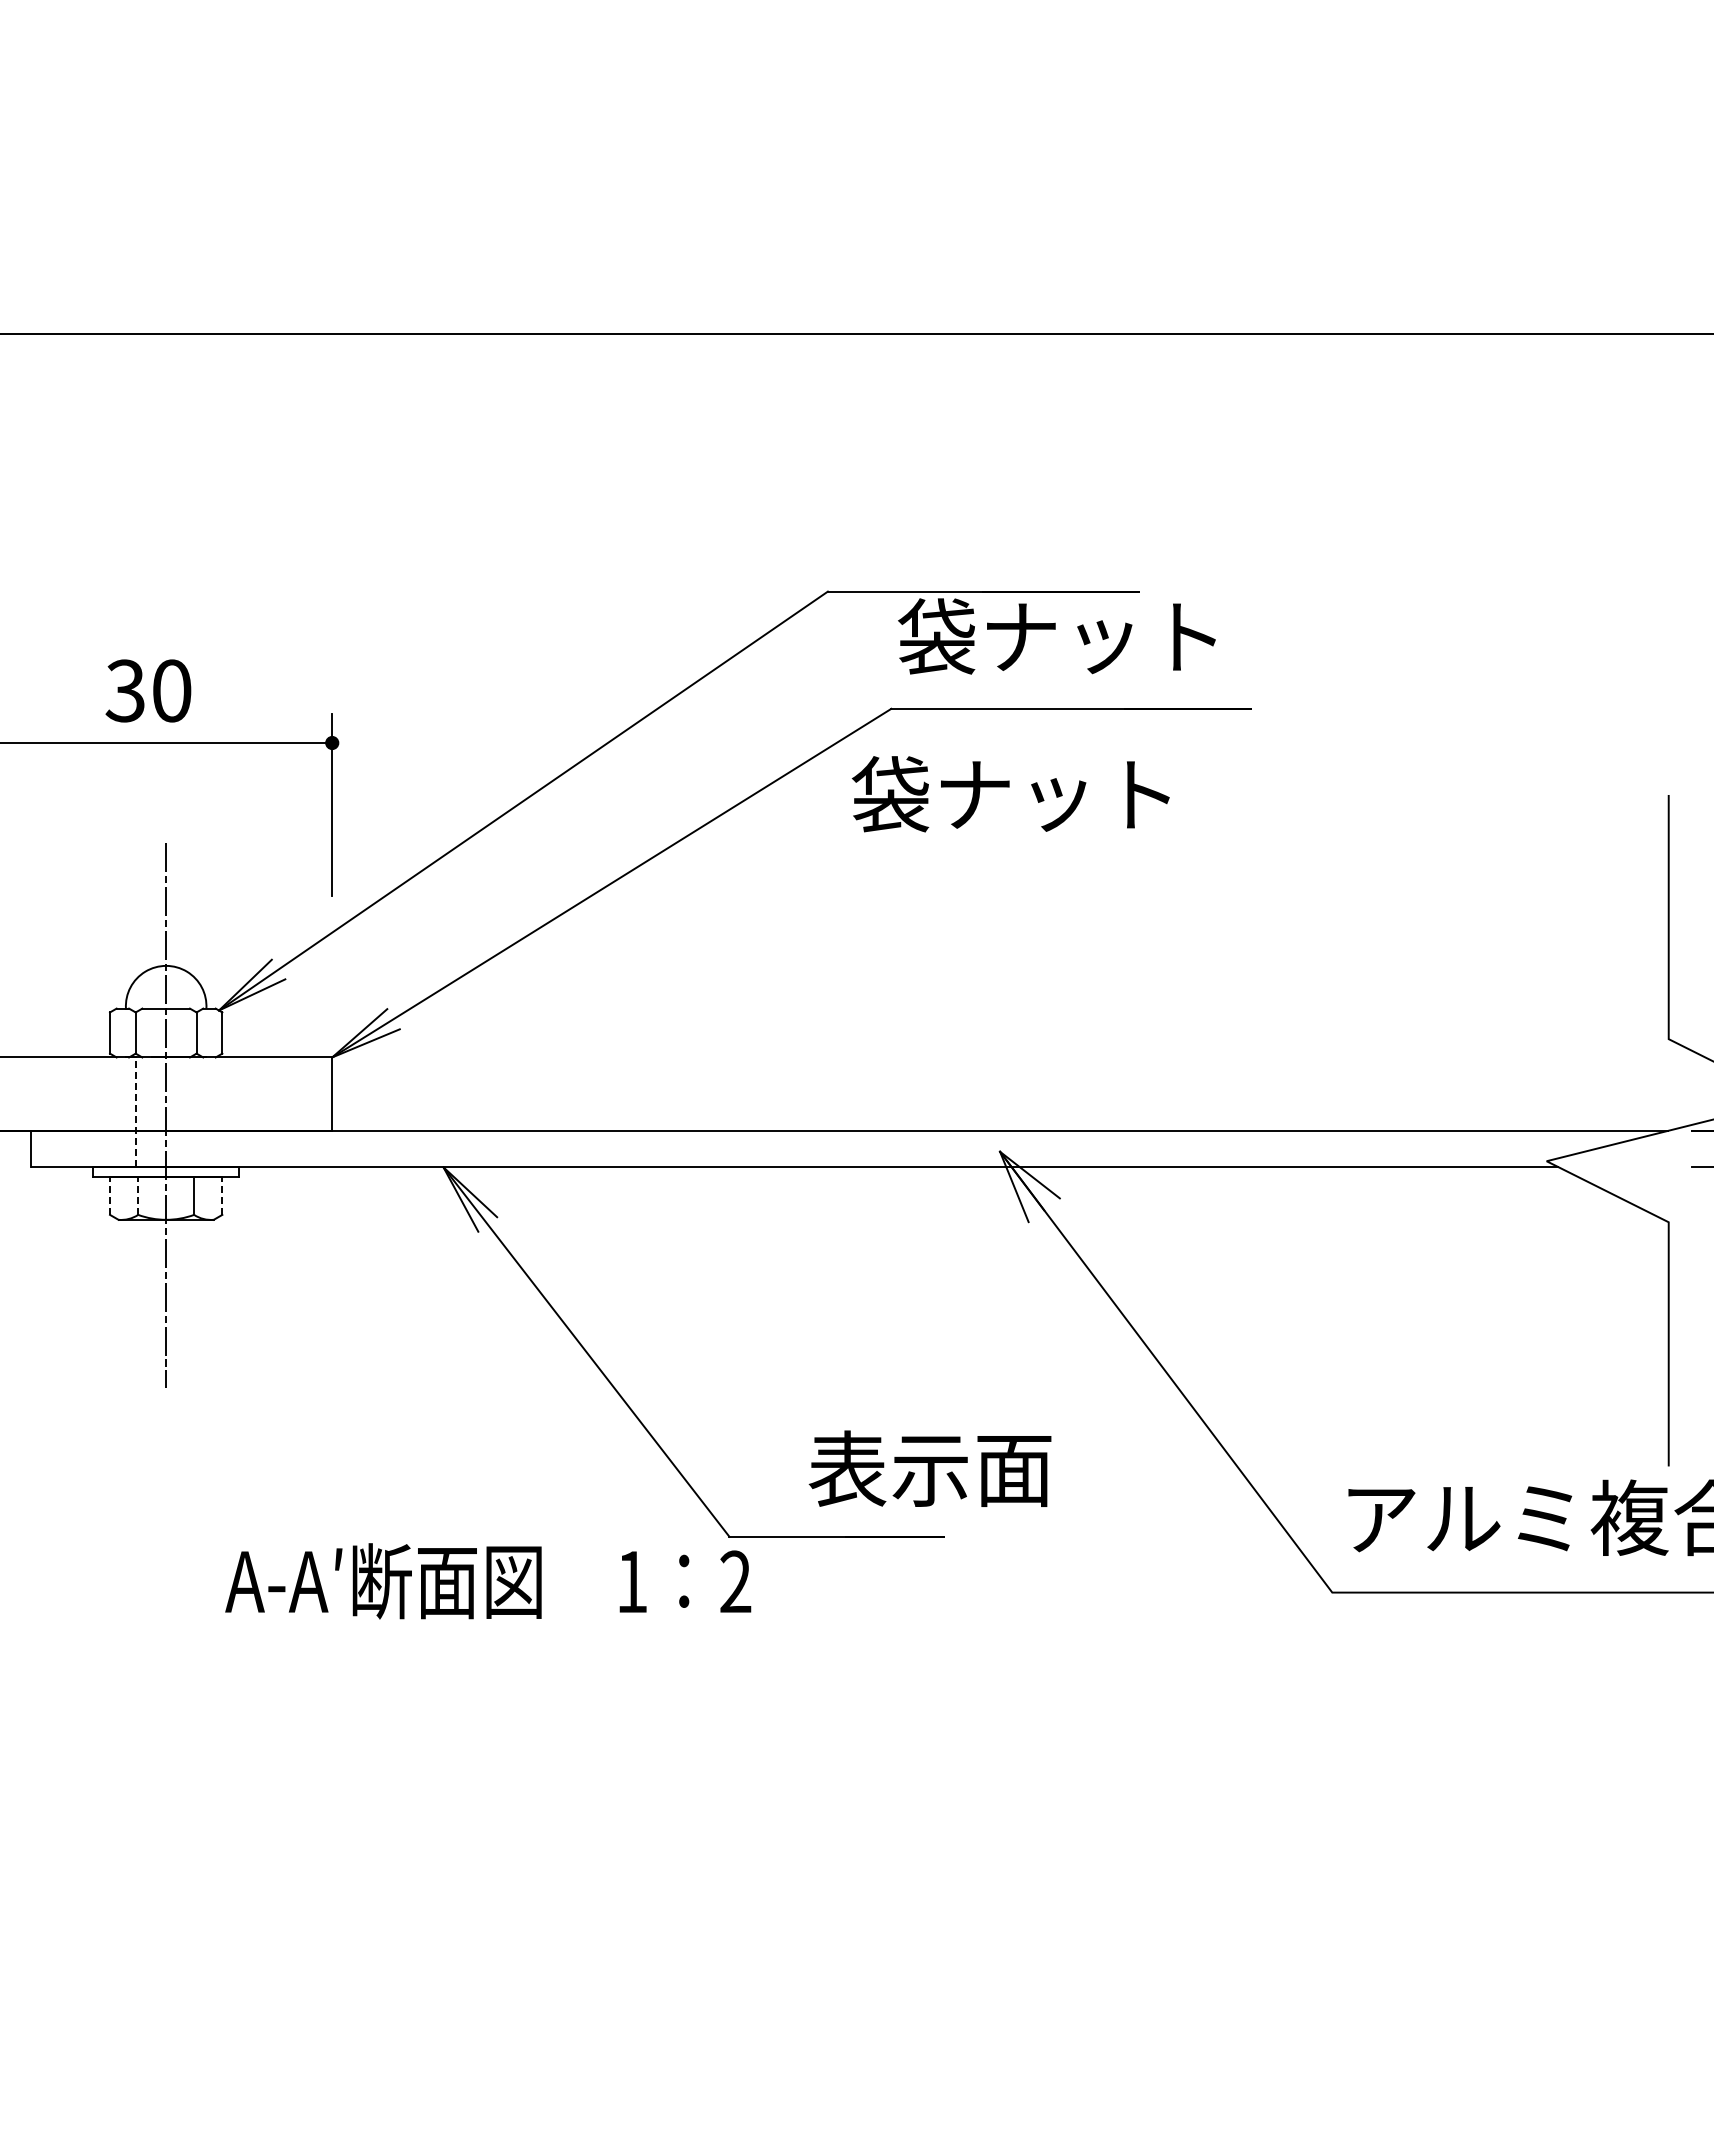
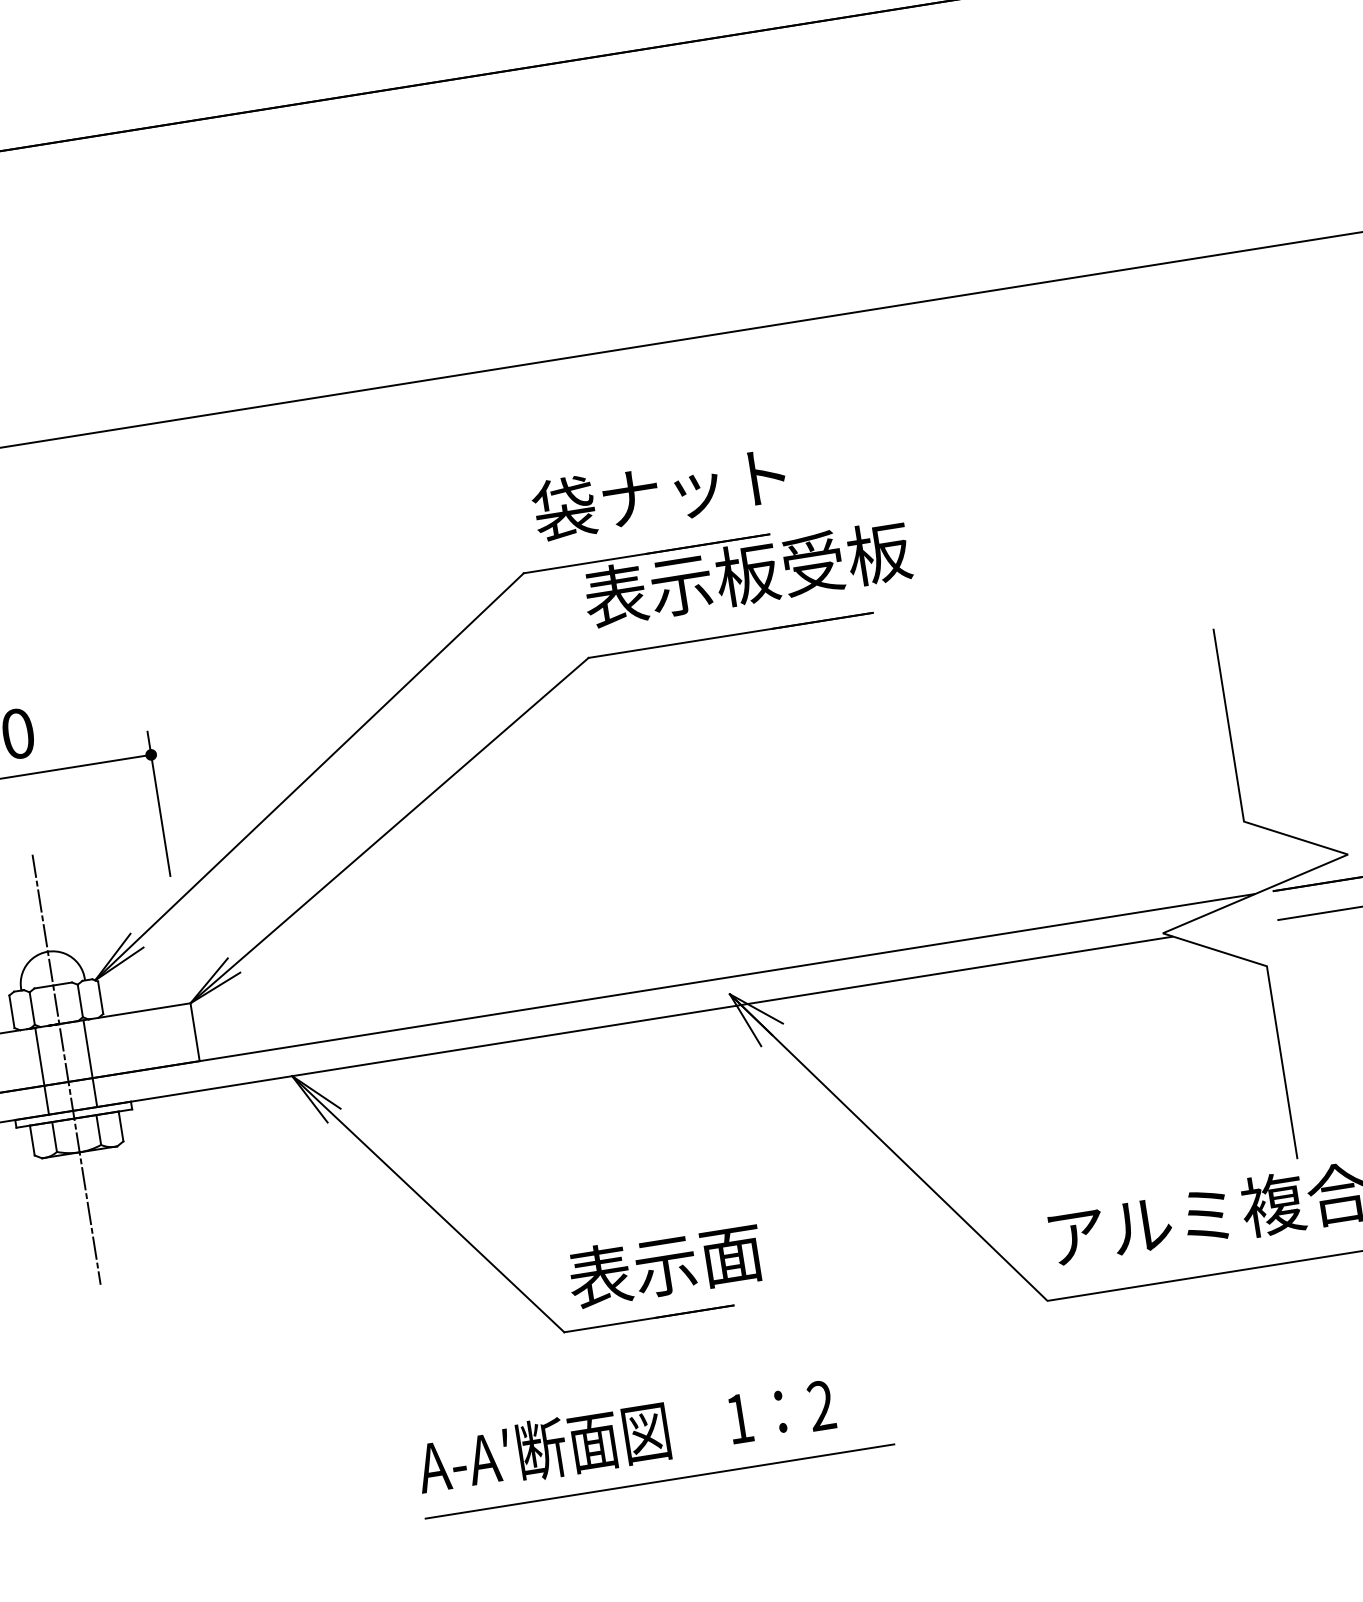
text: (1103, 635) -> (747, 573), 袋ナット -> 表示板受板
text: (1010, 794) -> (659, 493), moved
line: (135, 1112) -> (42, 1071), dashed -> solid
line: (196, 1112) -> (90, 1063), added
line: (110, 1196) -> (32, 1140), dashed -> solid
line: (138, 1196) -> (54, 1137), dashed -> solid
line: (222, 1196) -> (121, 1126), dashed -> solid
text: (929, 1468) -> (664, 1265), moved
text: (488, 1581) -> (626, 1436), moved
line: (818, 1739) -> (659, 1481), added

